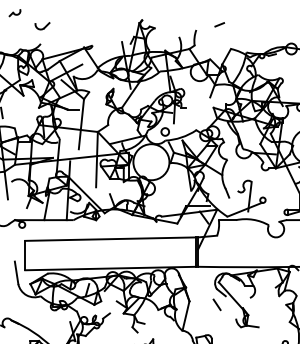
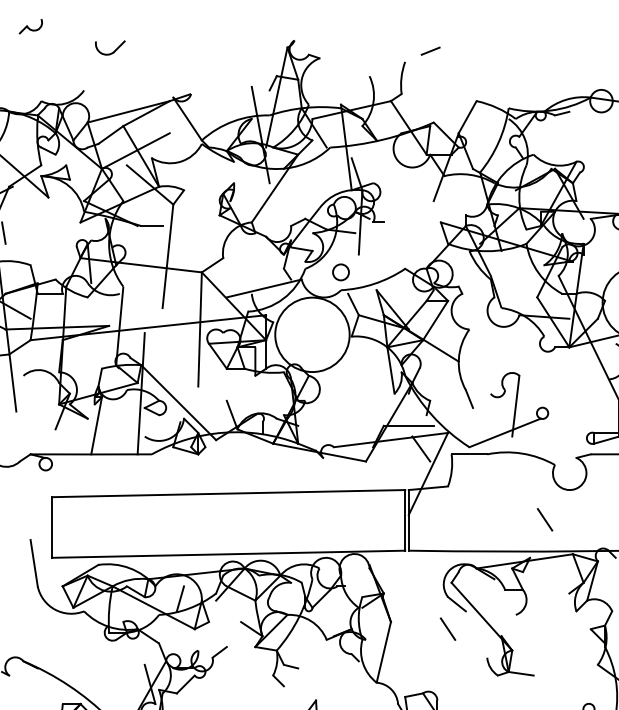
line: (219, 24) -> (430, 50), moved
part: (42, 26) -> (110, 48), moved
line: (263, 251) -> (543, 519), added

